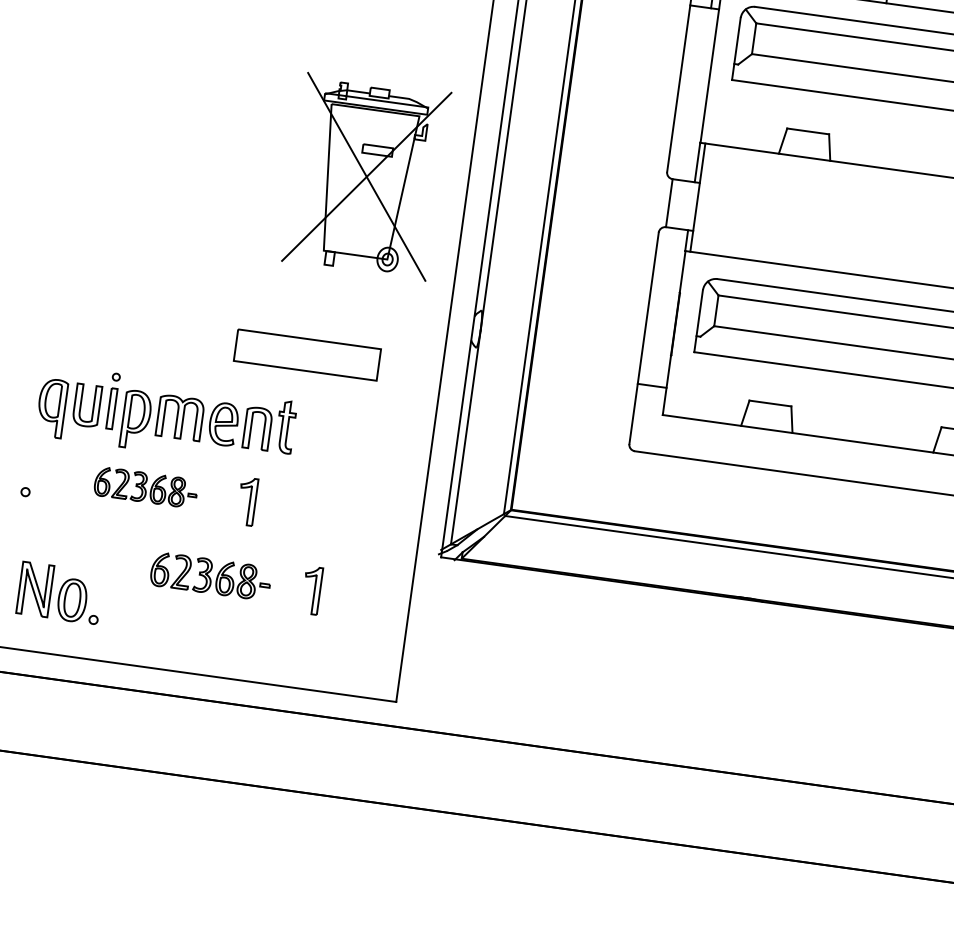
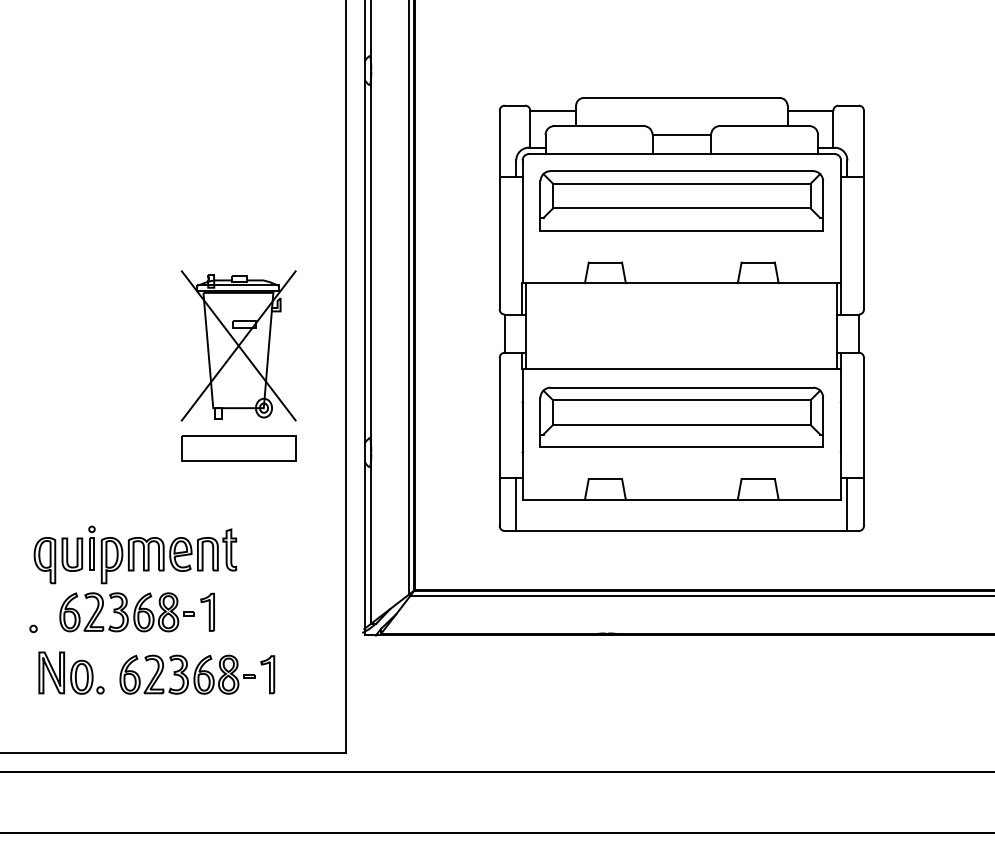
part: (366, 176) -> (238, 345), moved
part: (307, 355) -> (238, 448), moved
line: (654, 419) -> (516, 504), added
part: (145, 487) -> (126, 612), size x1.67
part: (211, 576) -> (187, 674), size x1.43
part: (60, 592) -> (71, 672), moved

